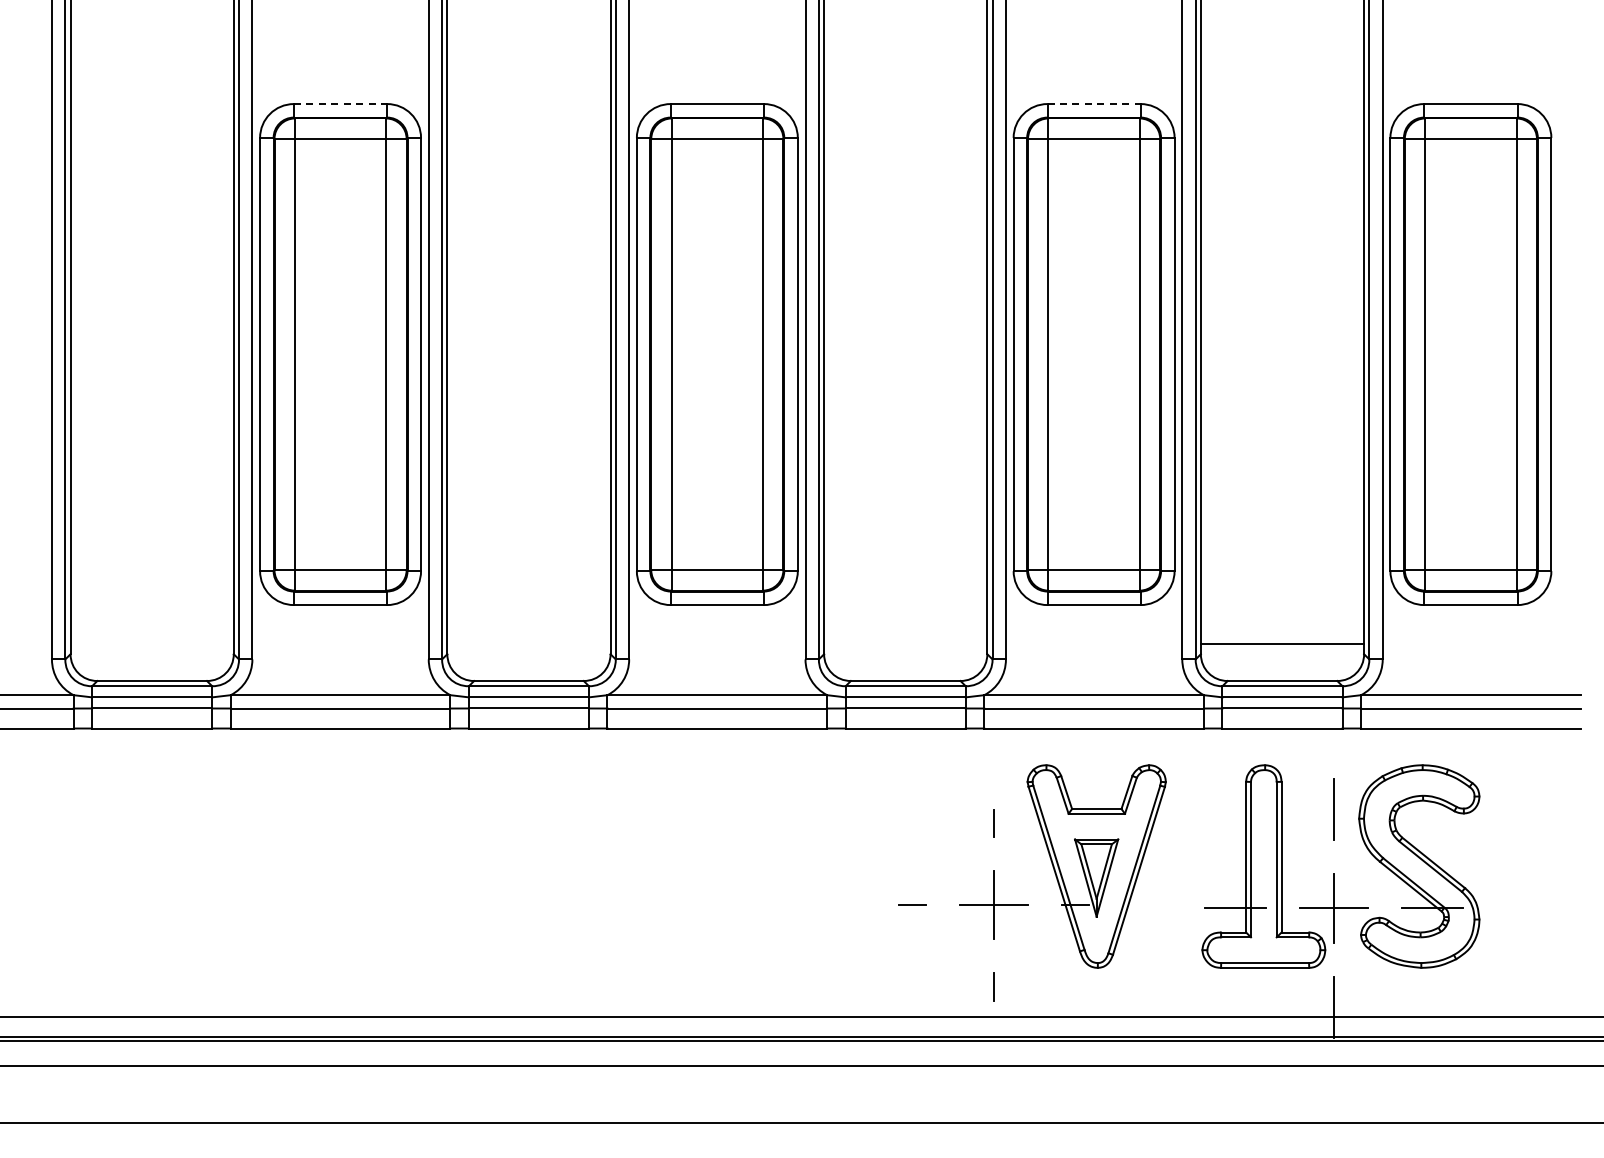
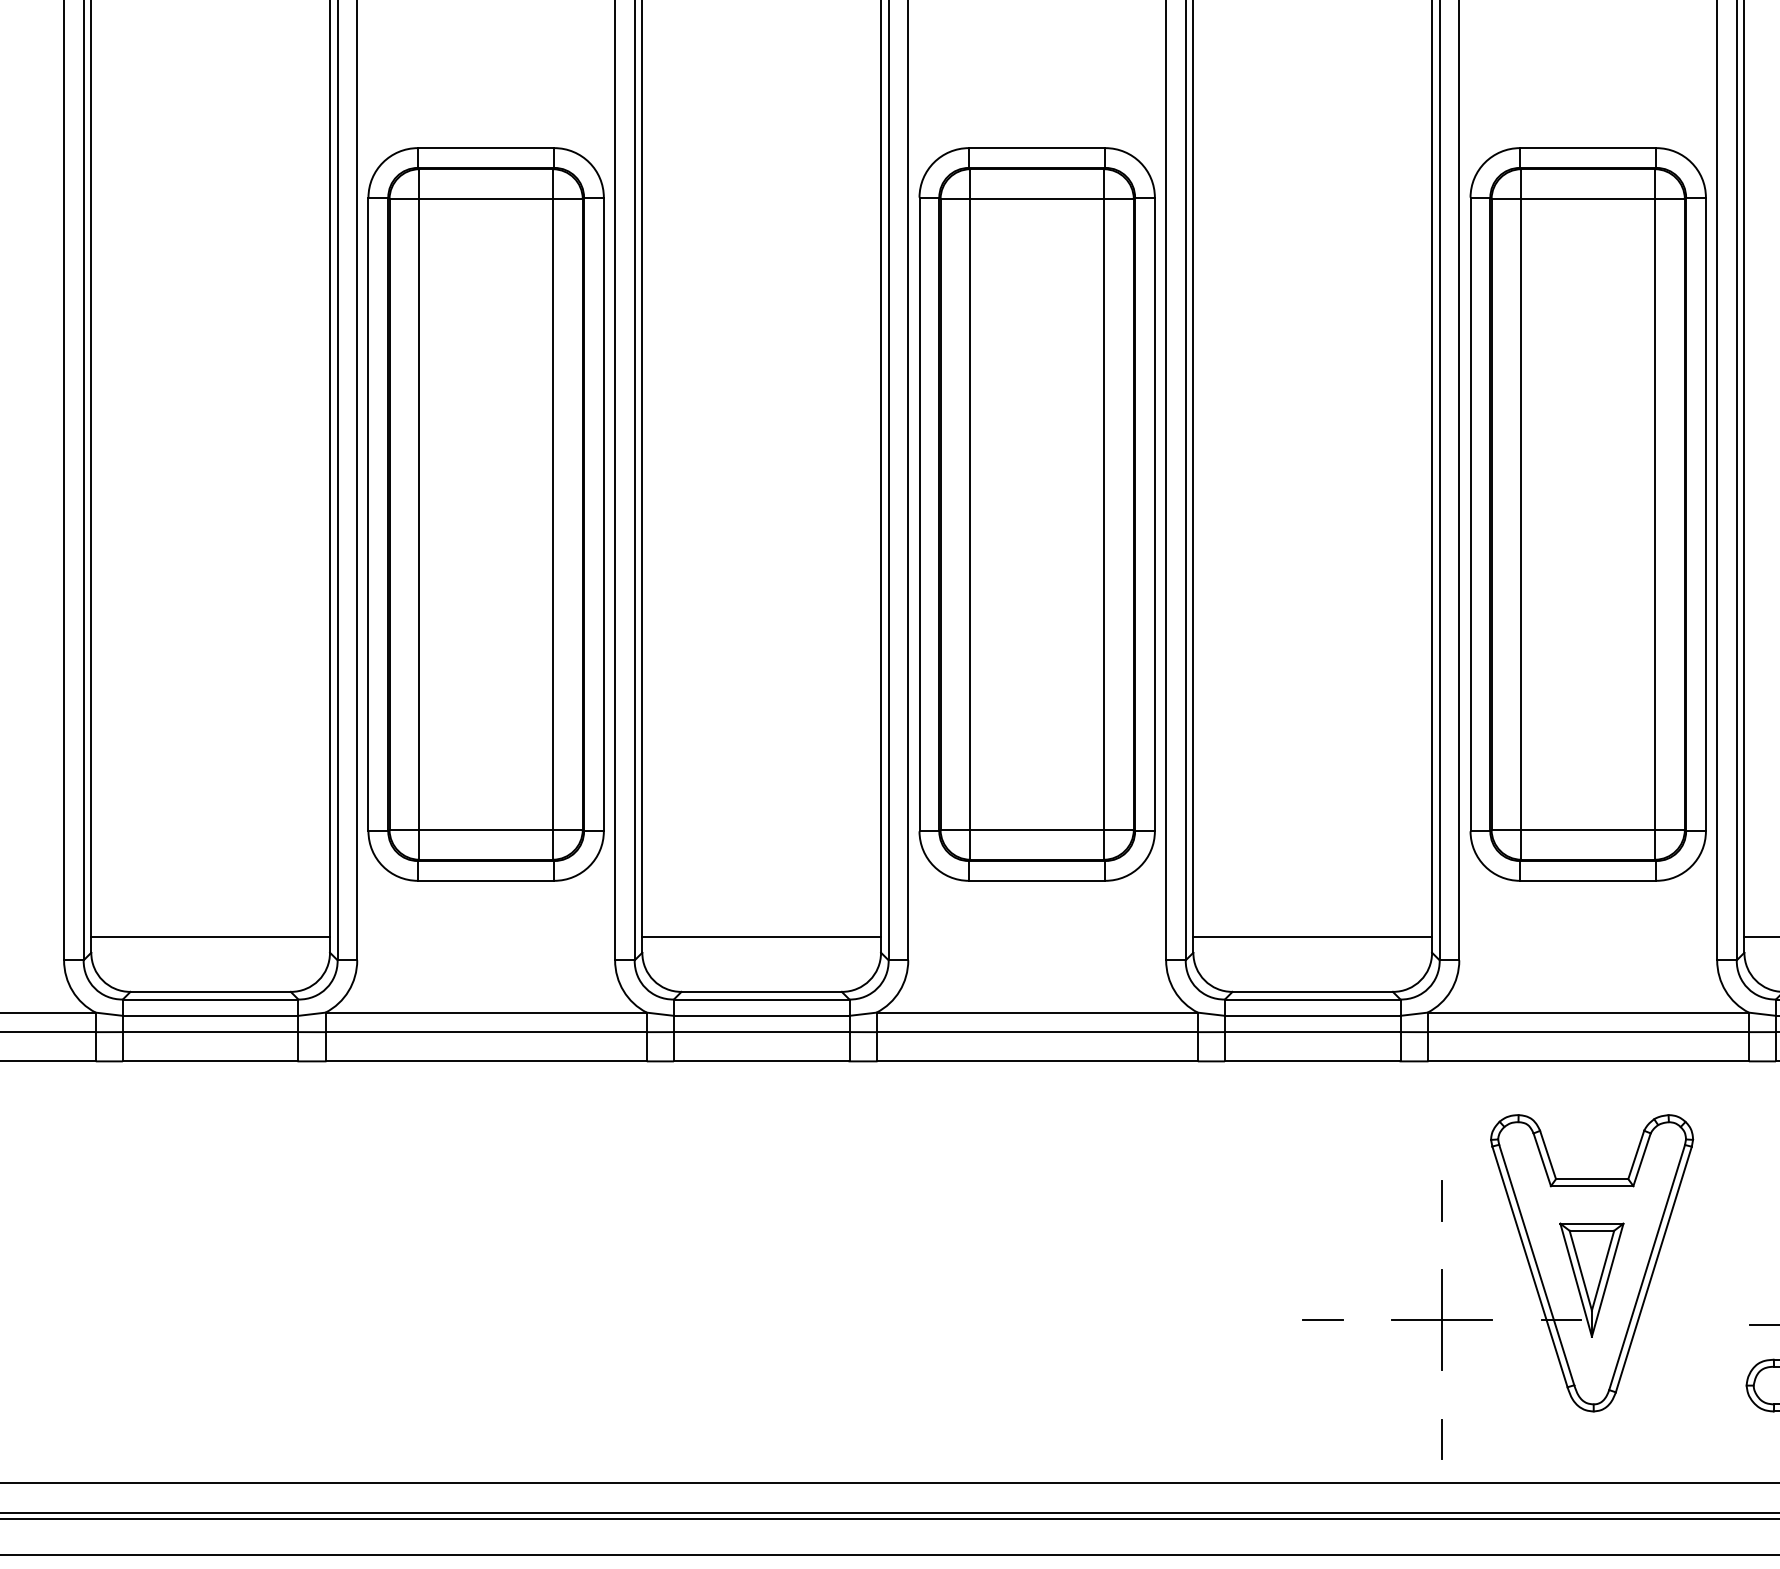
line: (340, 104) -> (486, 148), dashed -> solid
line: (1094, 104) -> (1588, 148), dashed -> solid
line: (151, 643) -> (209, 937), added
line: (528, 643) -> (761, 937), added
line: (905, 643) -> (1312, 937), added

